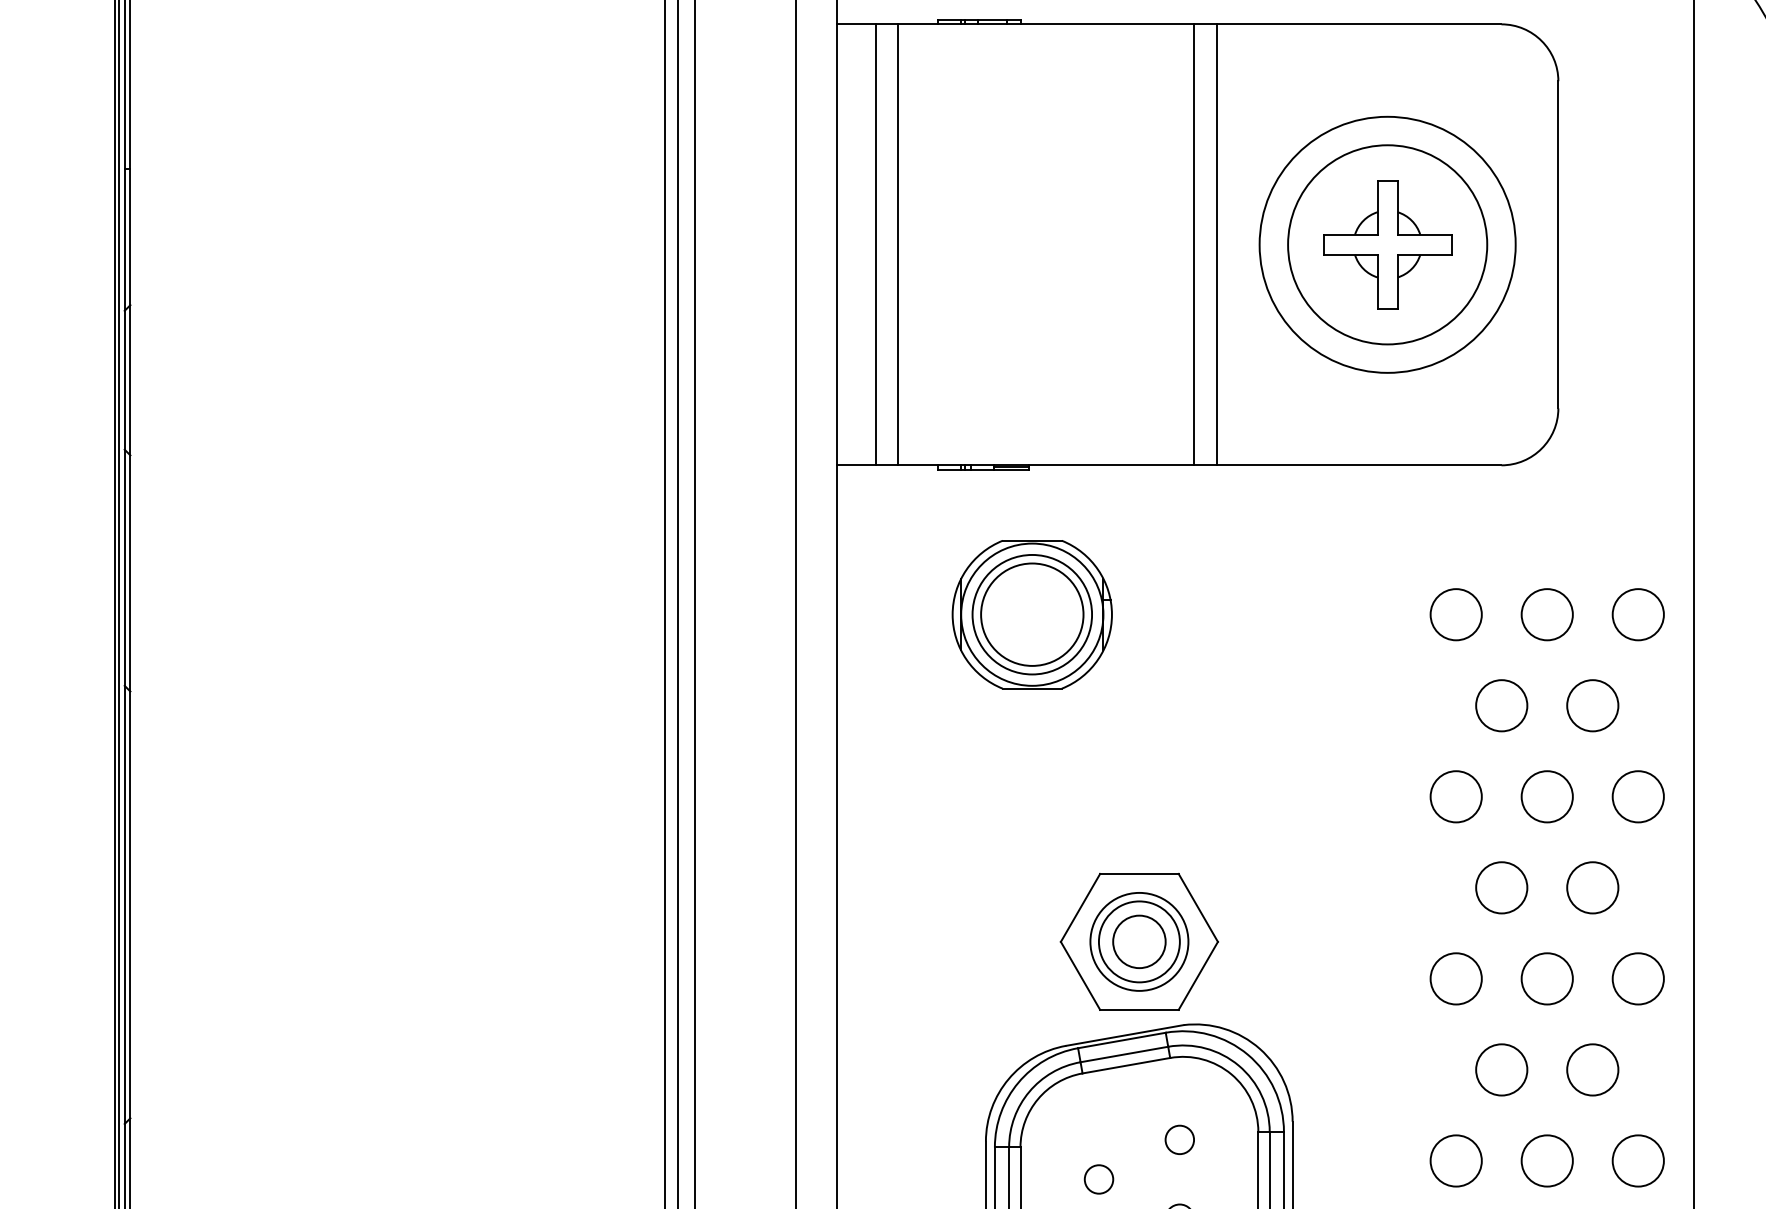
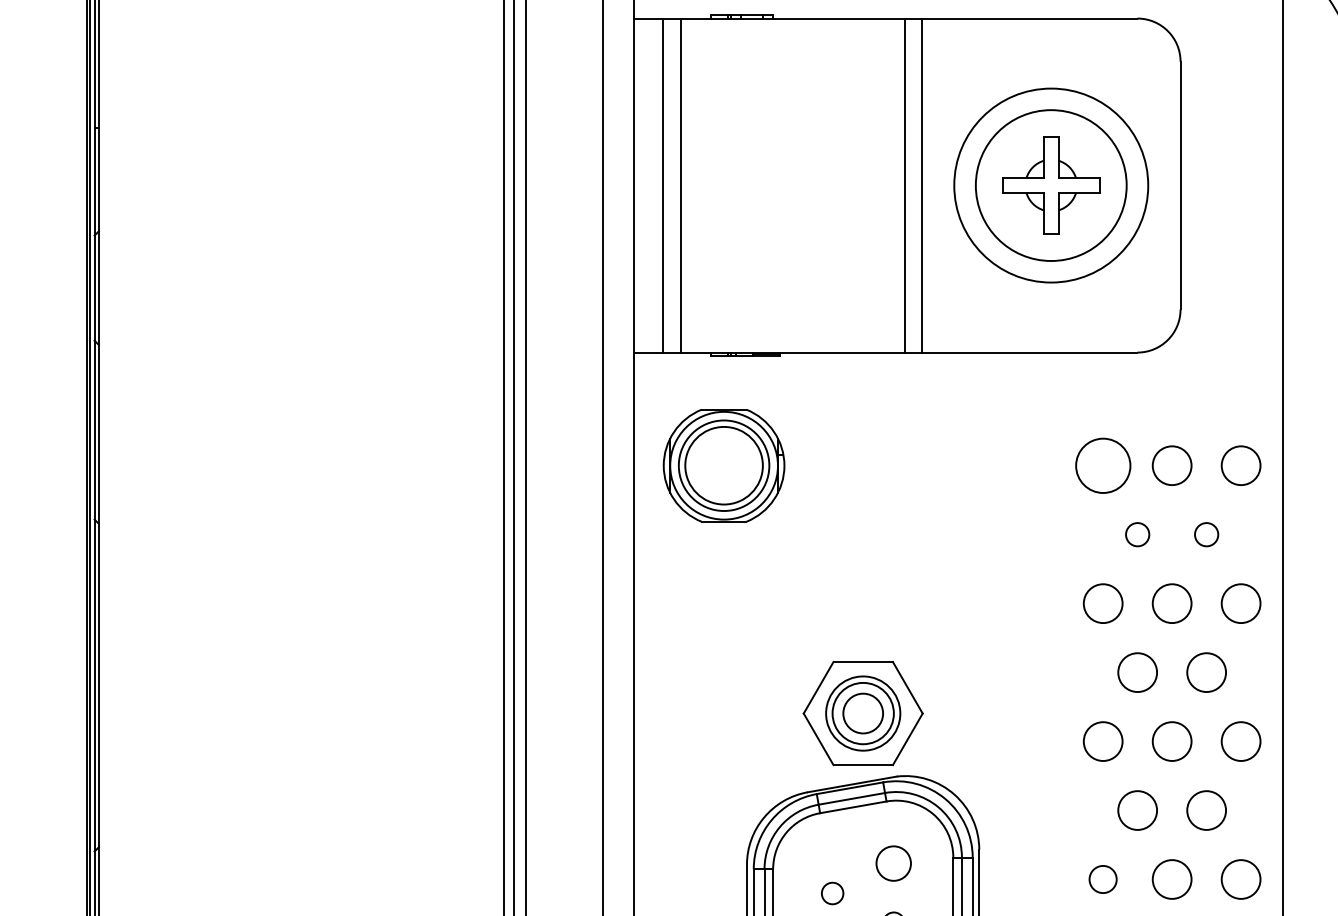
part: (1031, 614) -> (723, 465), moved
circle: (1455, 614) -> (1102, 465), size x1.4
circle: (1501, 705) -> (1137, 534), size x0.6
circle: (1592, 705) -> (1206, 534), size x0.6
circle: (1179, 1139) -> (893, 863), size x1.6
circle: (1455, 1160) -> (1102, 879), size x0.7

